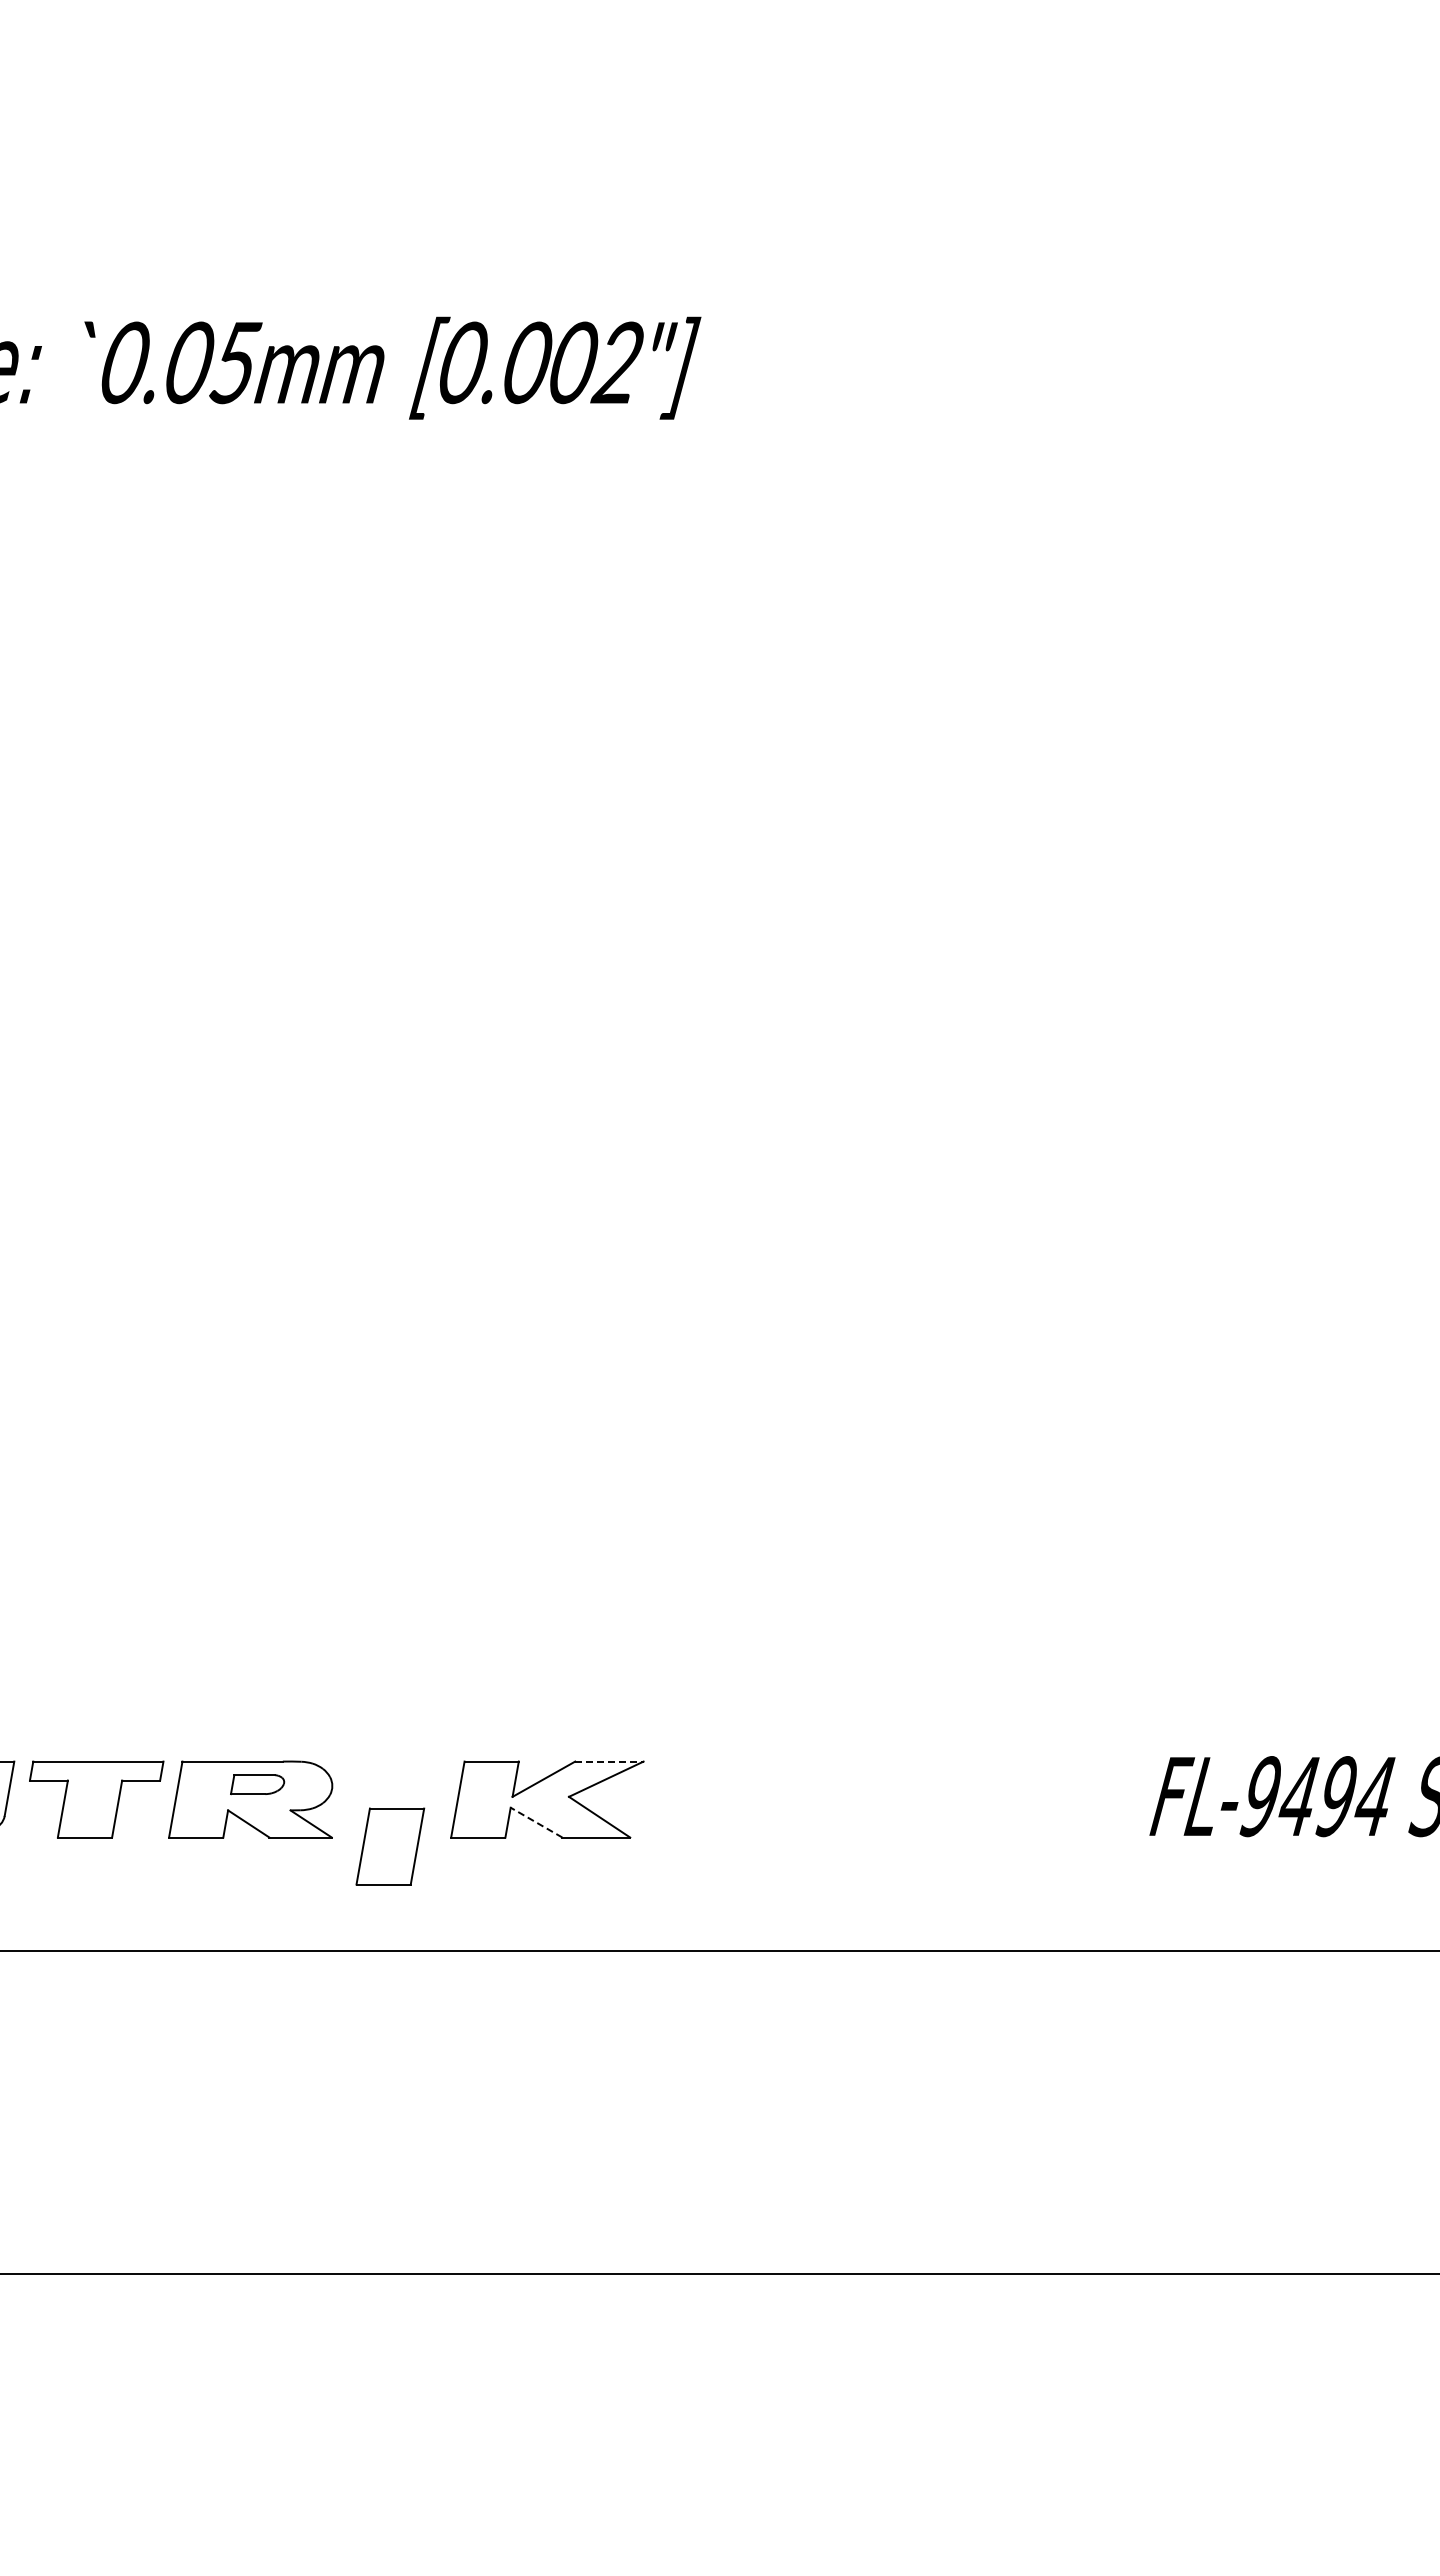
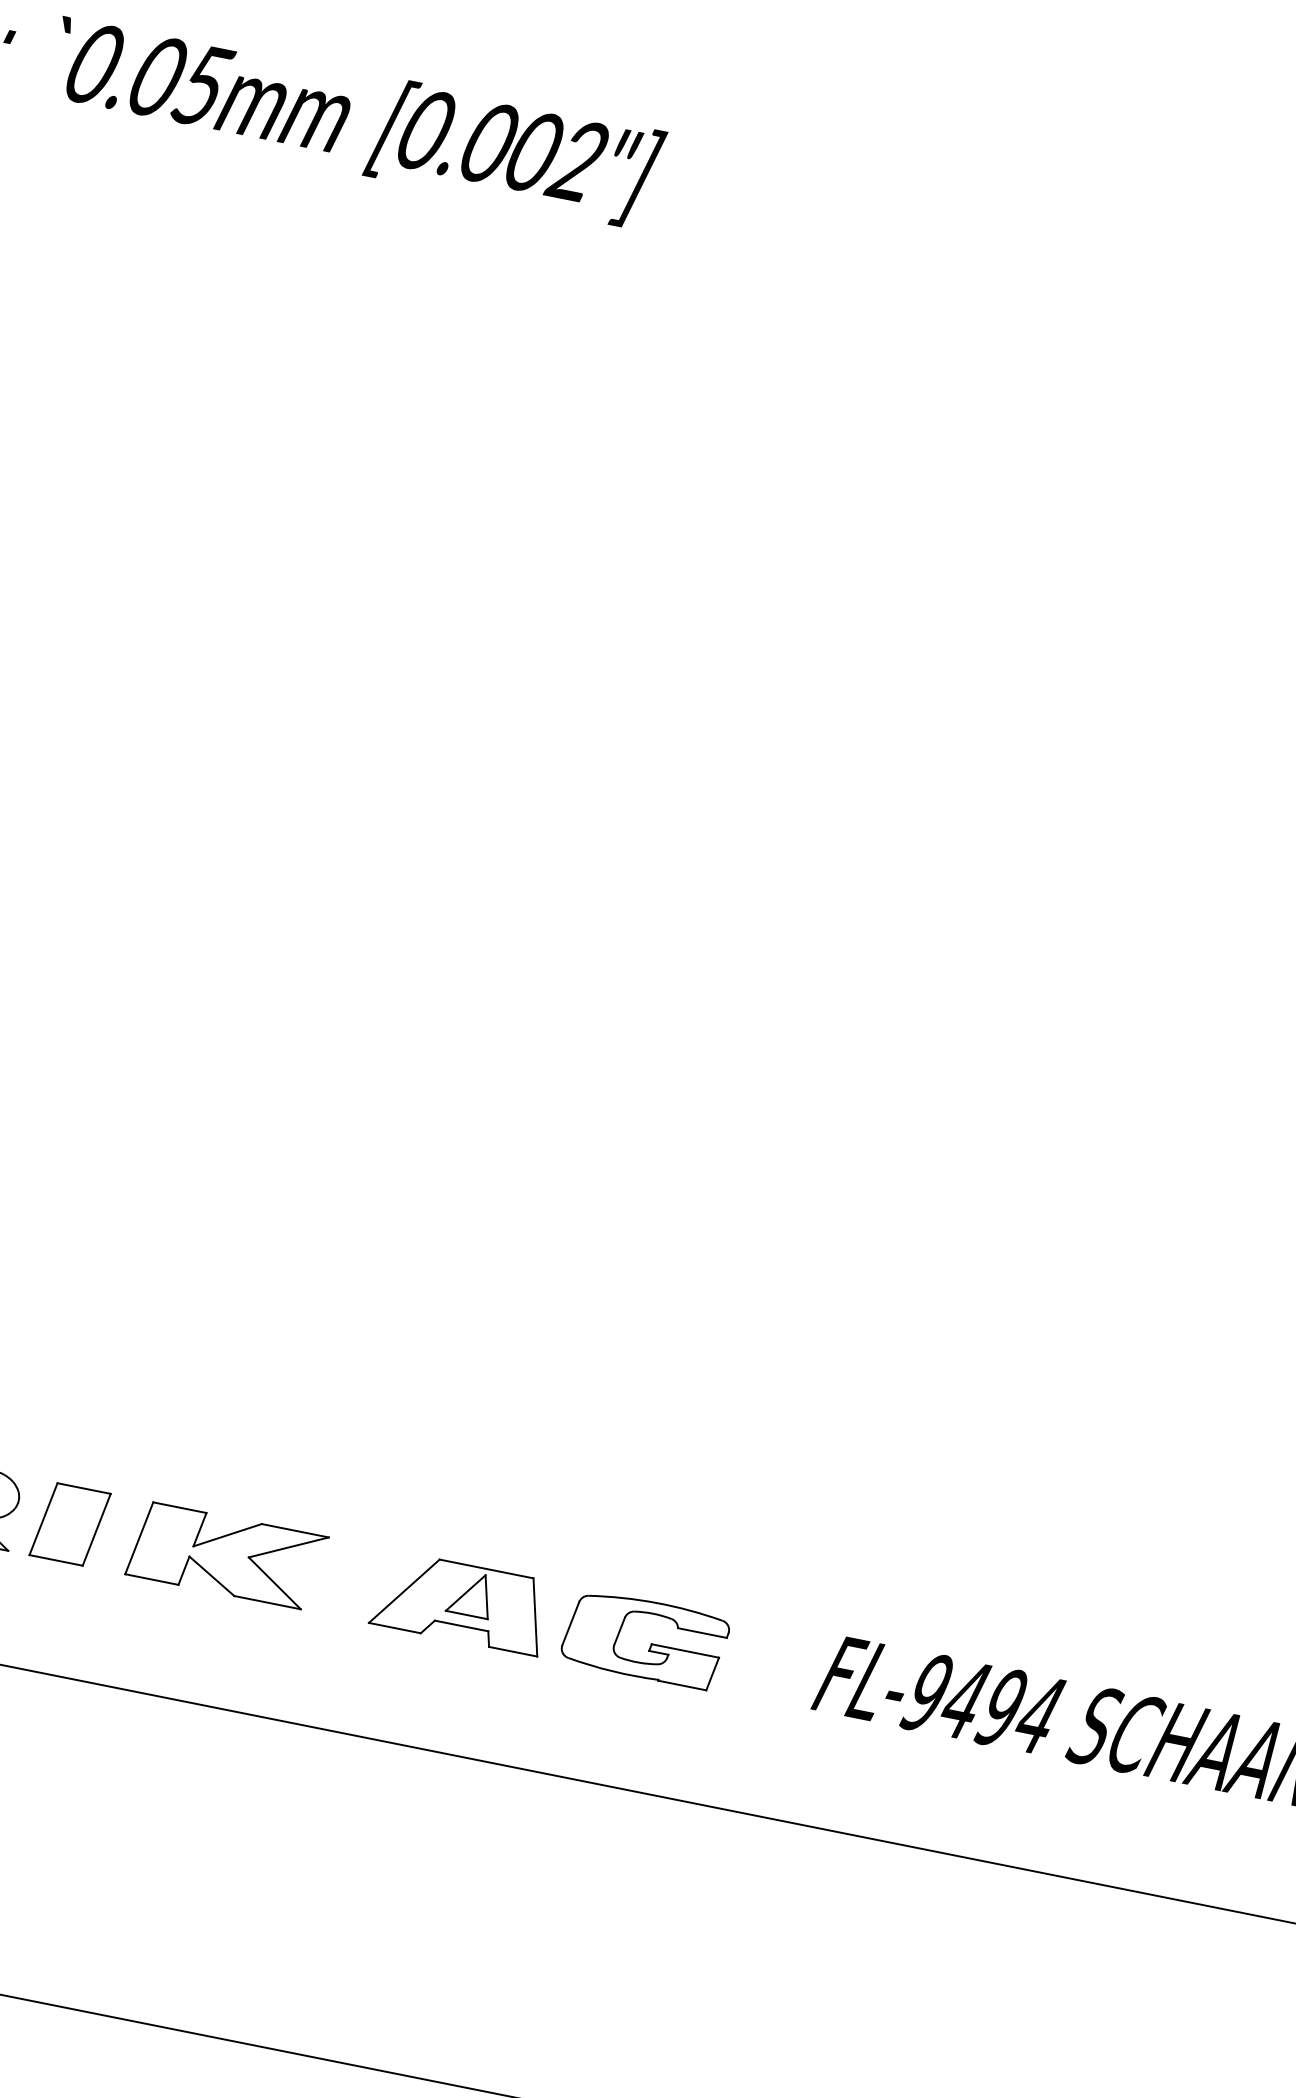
line: (609, 1761) -> (295, 1530), dashed -> solid
part: (785, 1799) -> (460, 1602), added
part: (980, 1802) -> (651, 1643), added
line: (536, 1822) -> (211, 1576), dashed -> solid
part: (390, 1846) -> (70, 1524), moved

